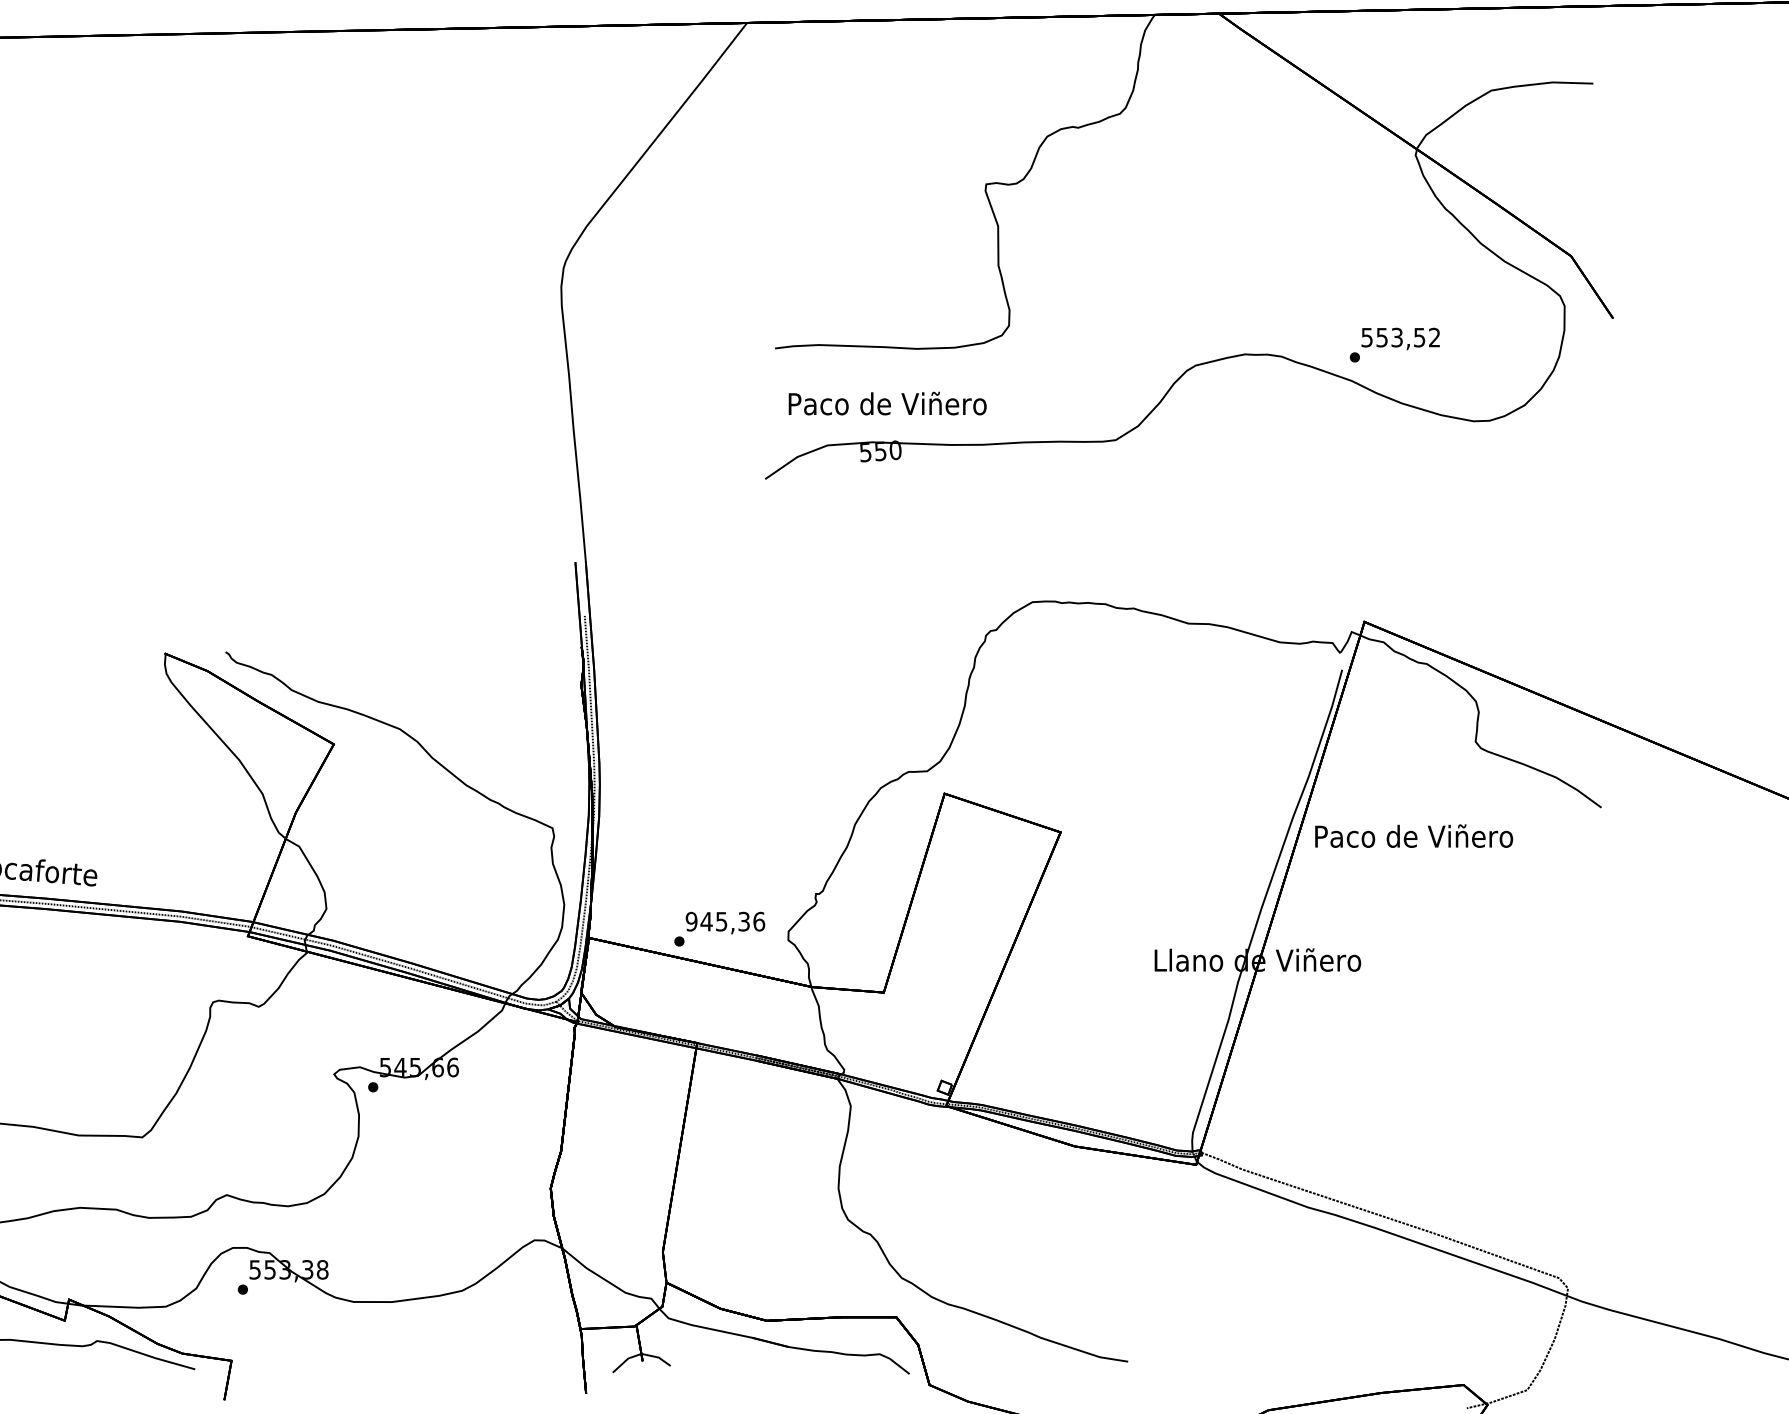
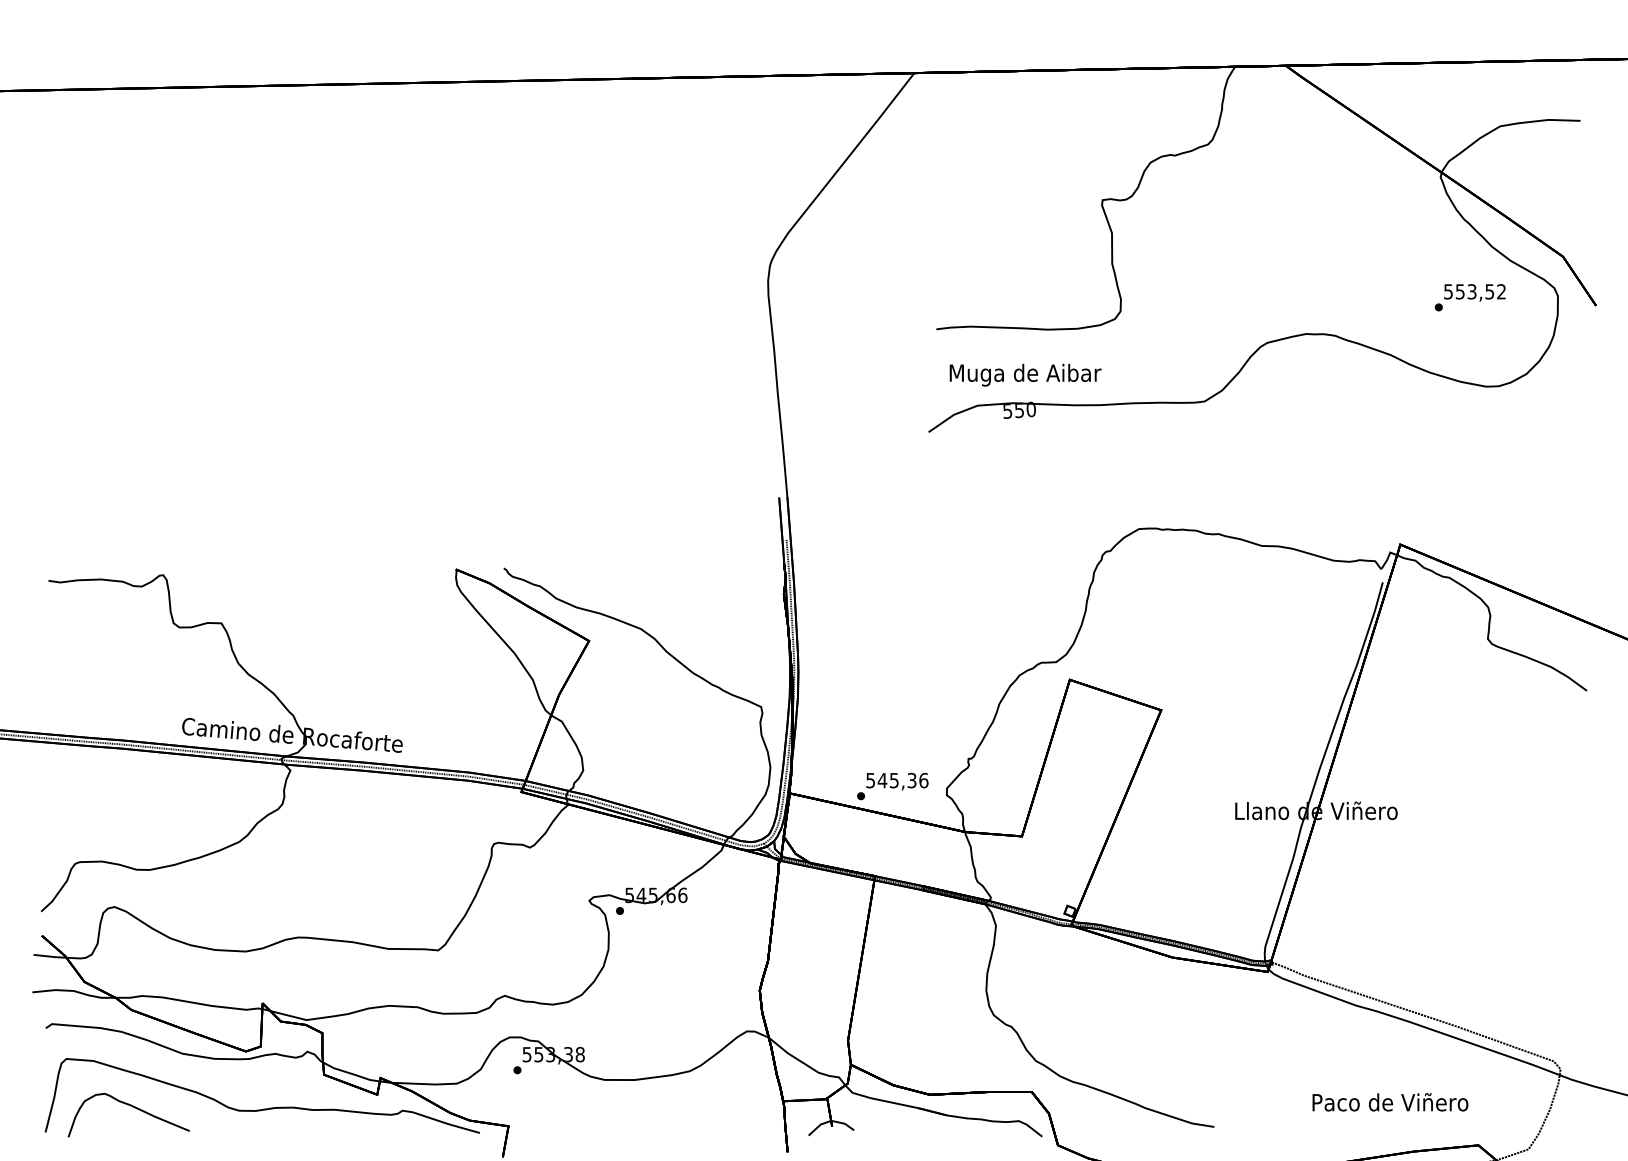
text: (1393, 344) -> (1469, 297), moved
text: (887, 405) -> (1024, 374), Paco de Viñero -> Muga de Aibar
text: (1414, 836) -> (1390, 1102), moved
text: (691, 921) -> (870, 780), 945,36 -> 545,36

